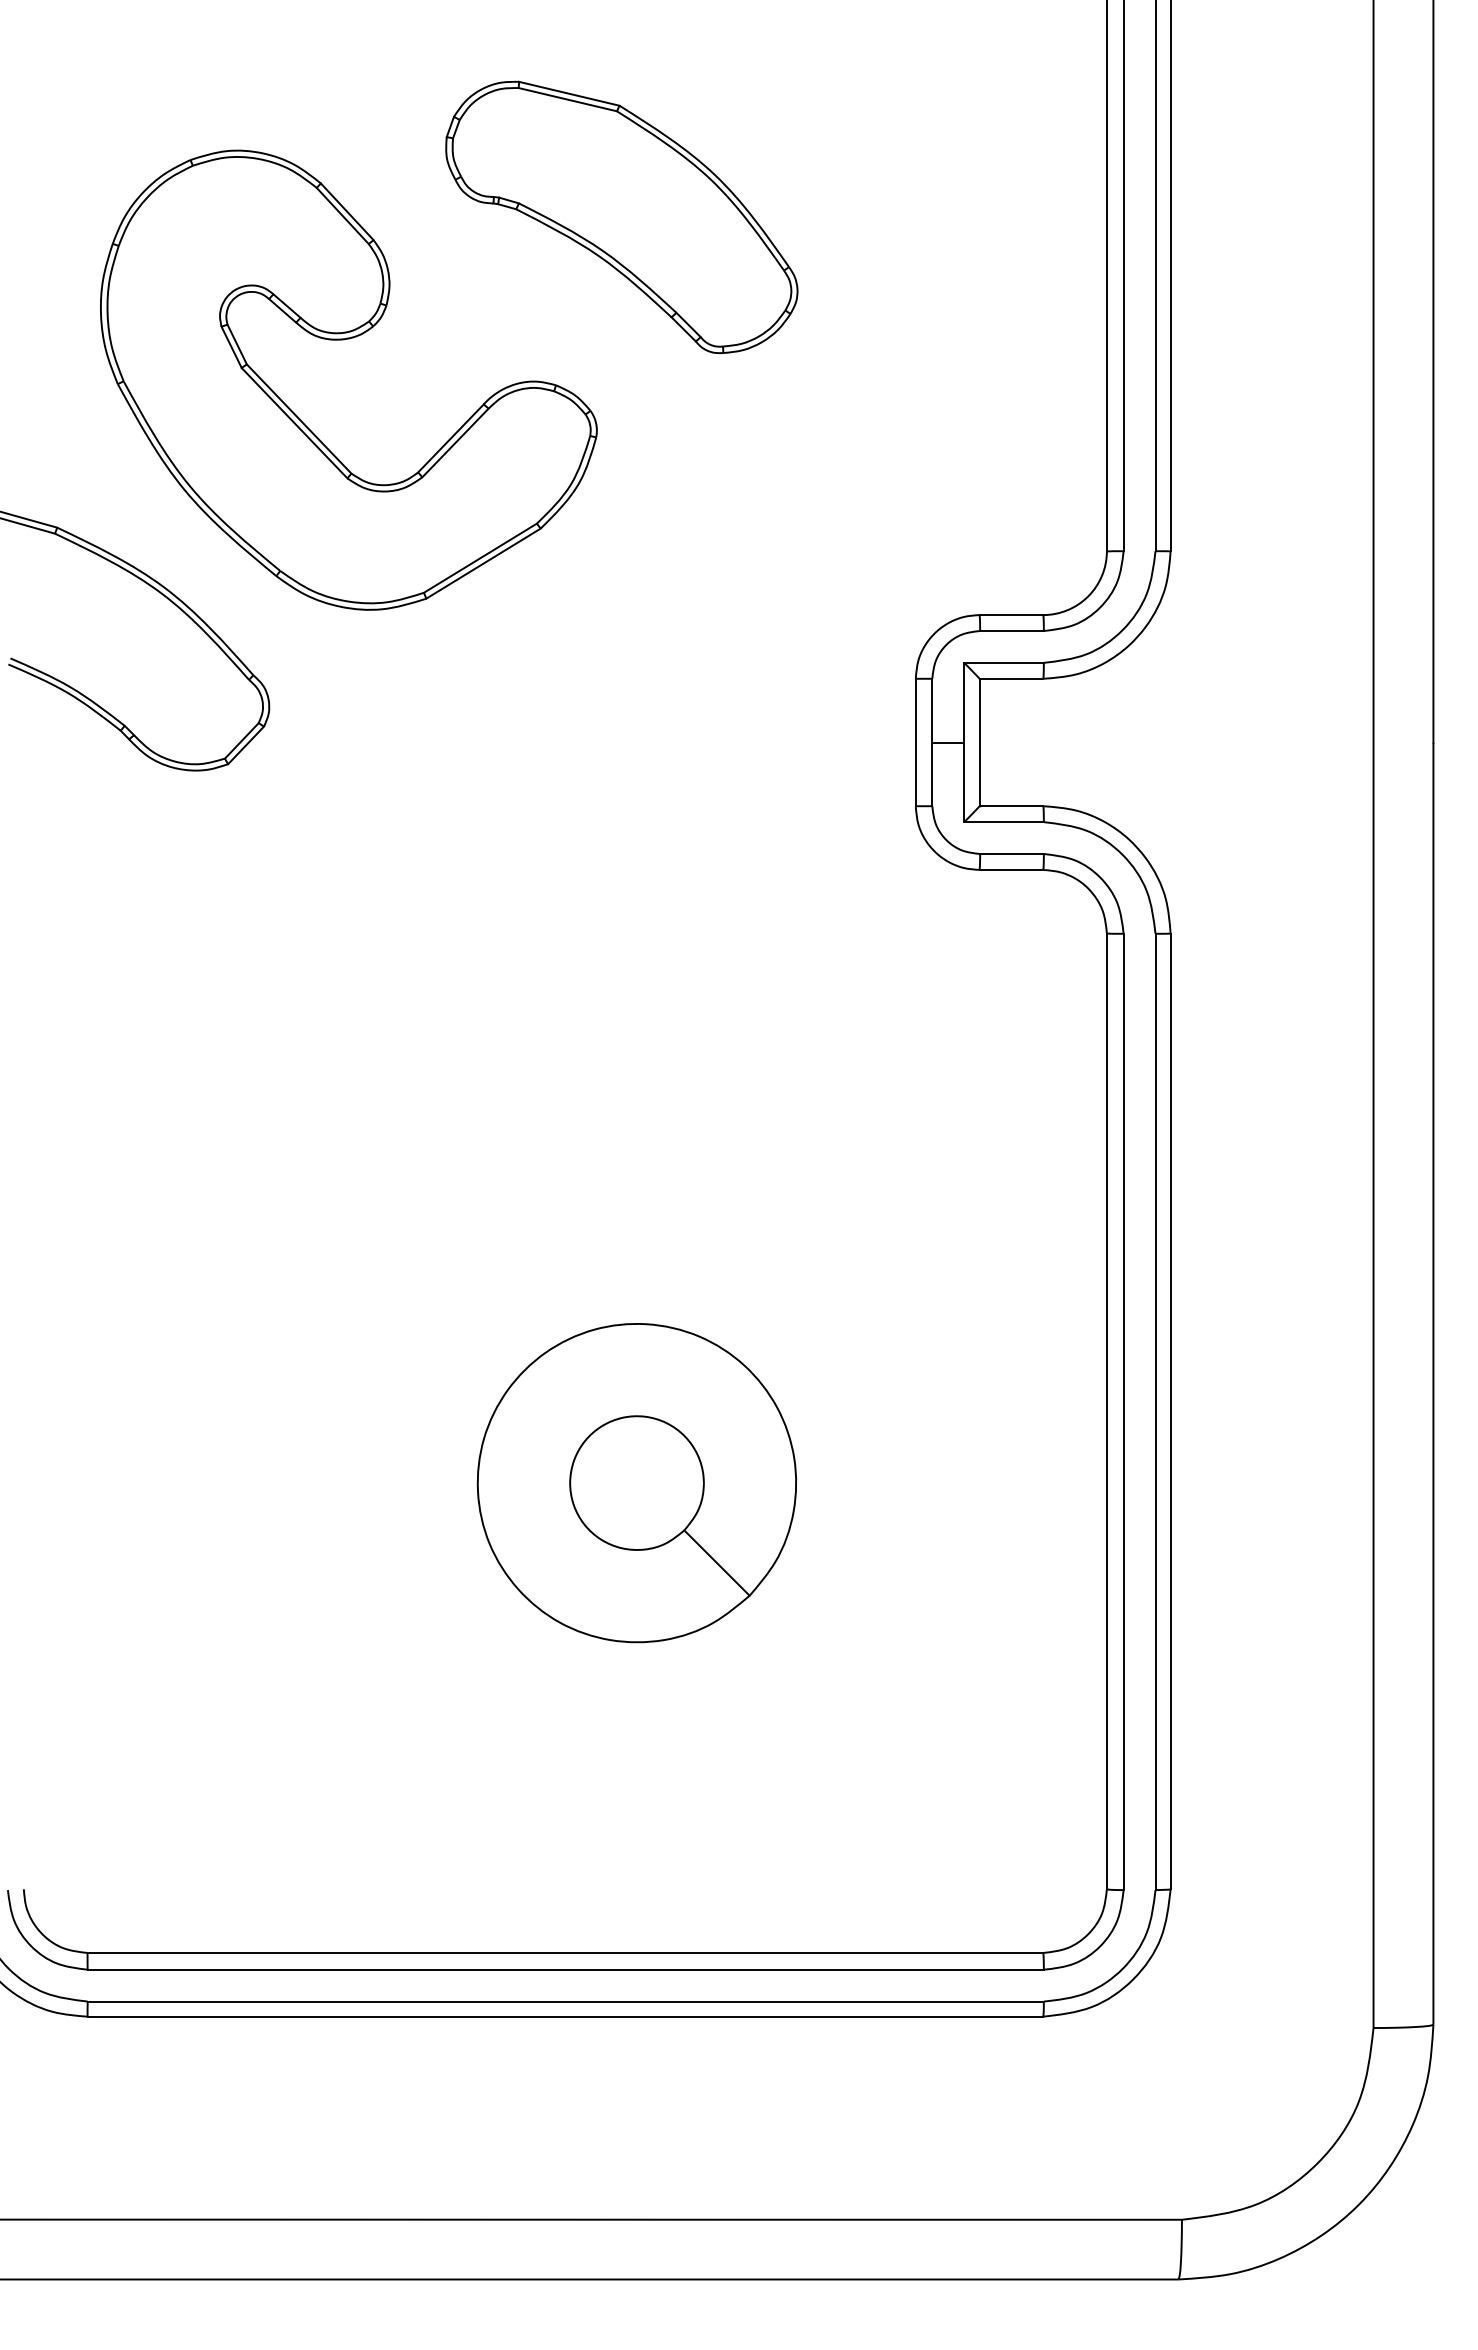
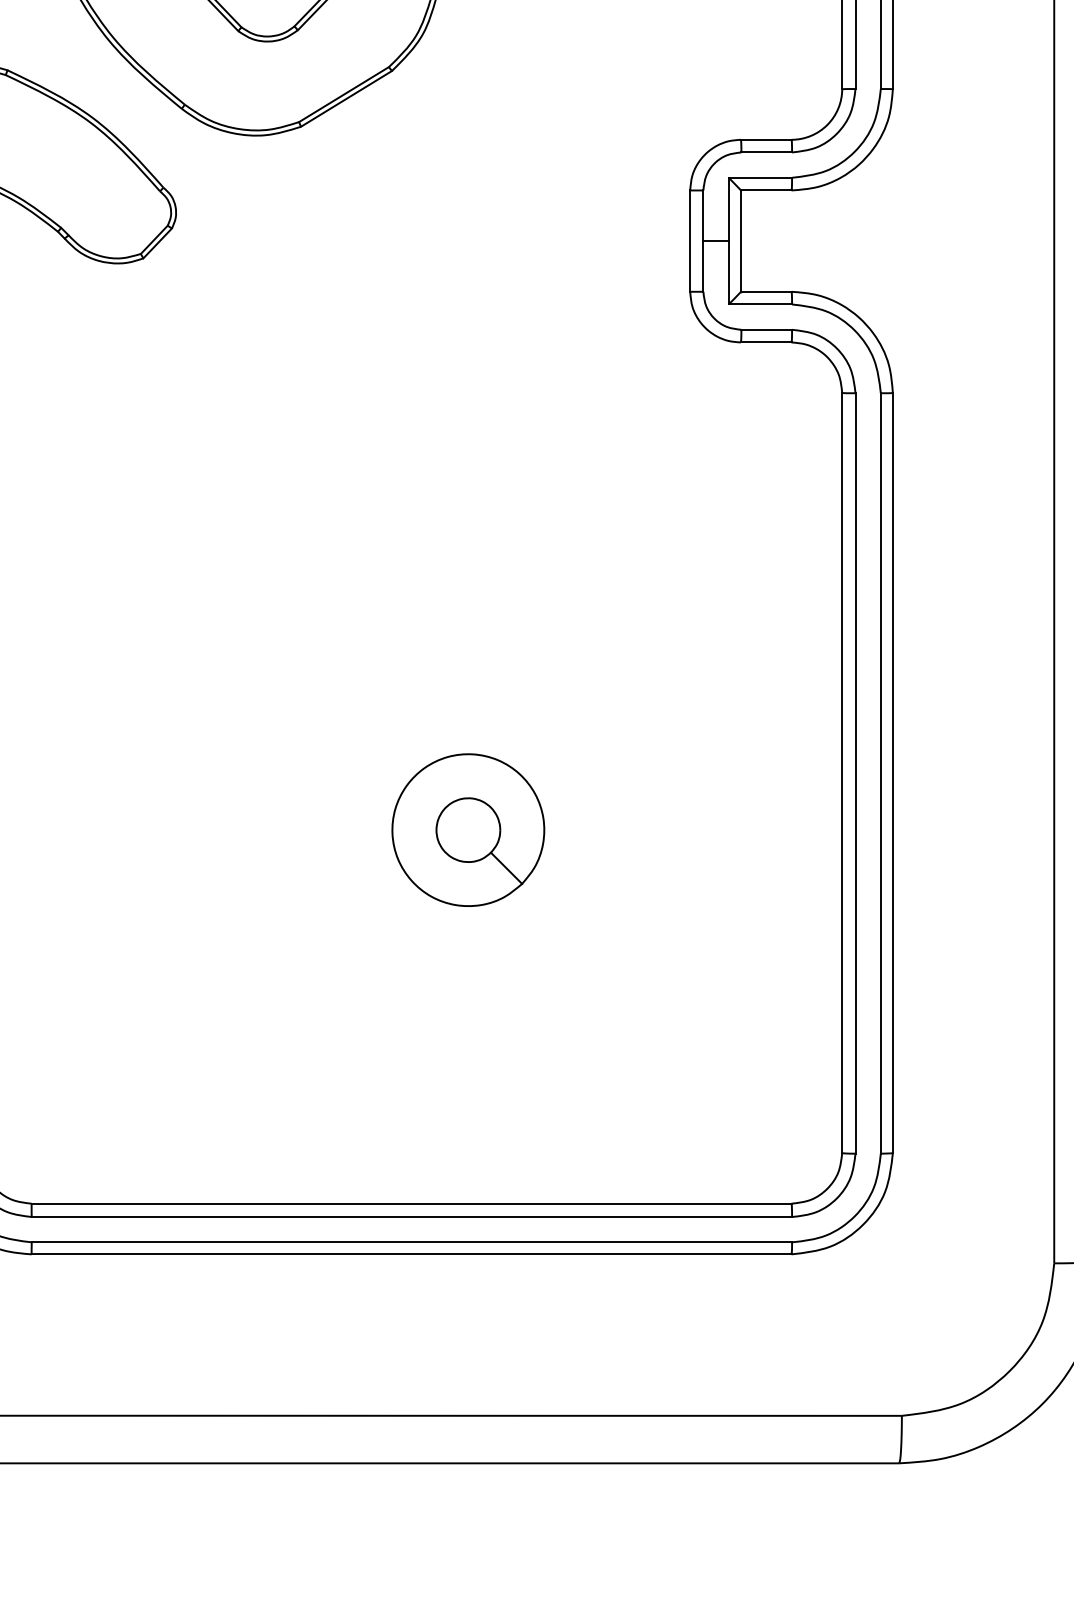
part: (636, 1483) -> (468, 830), size x0.6

